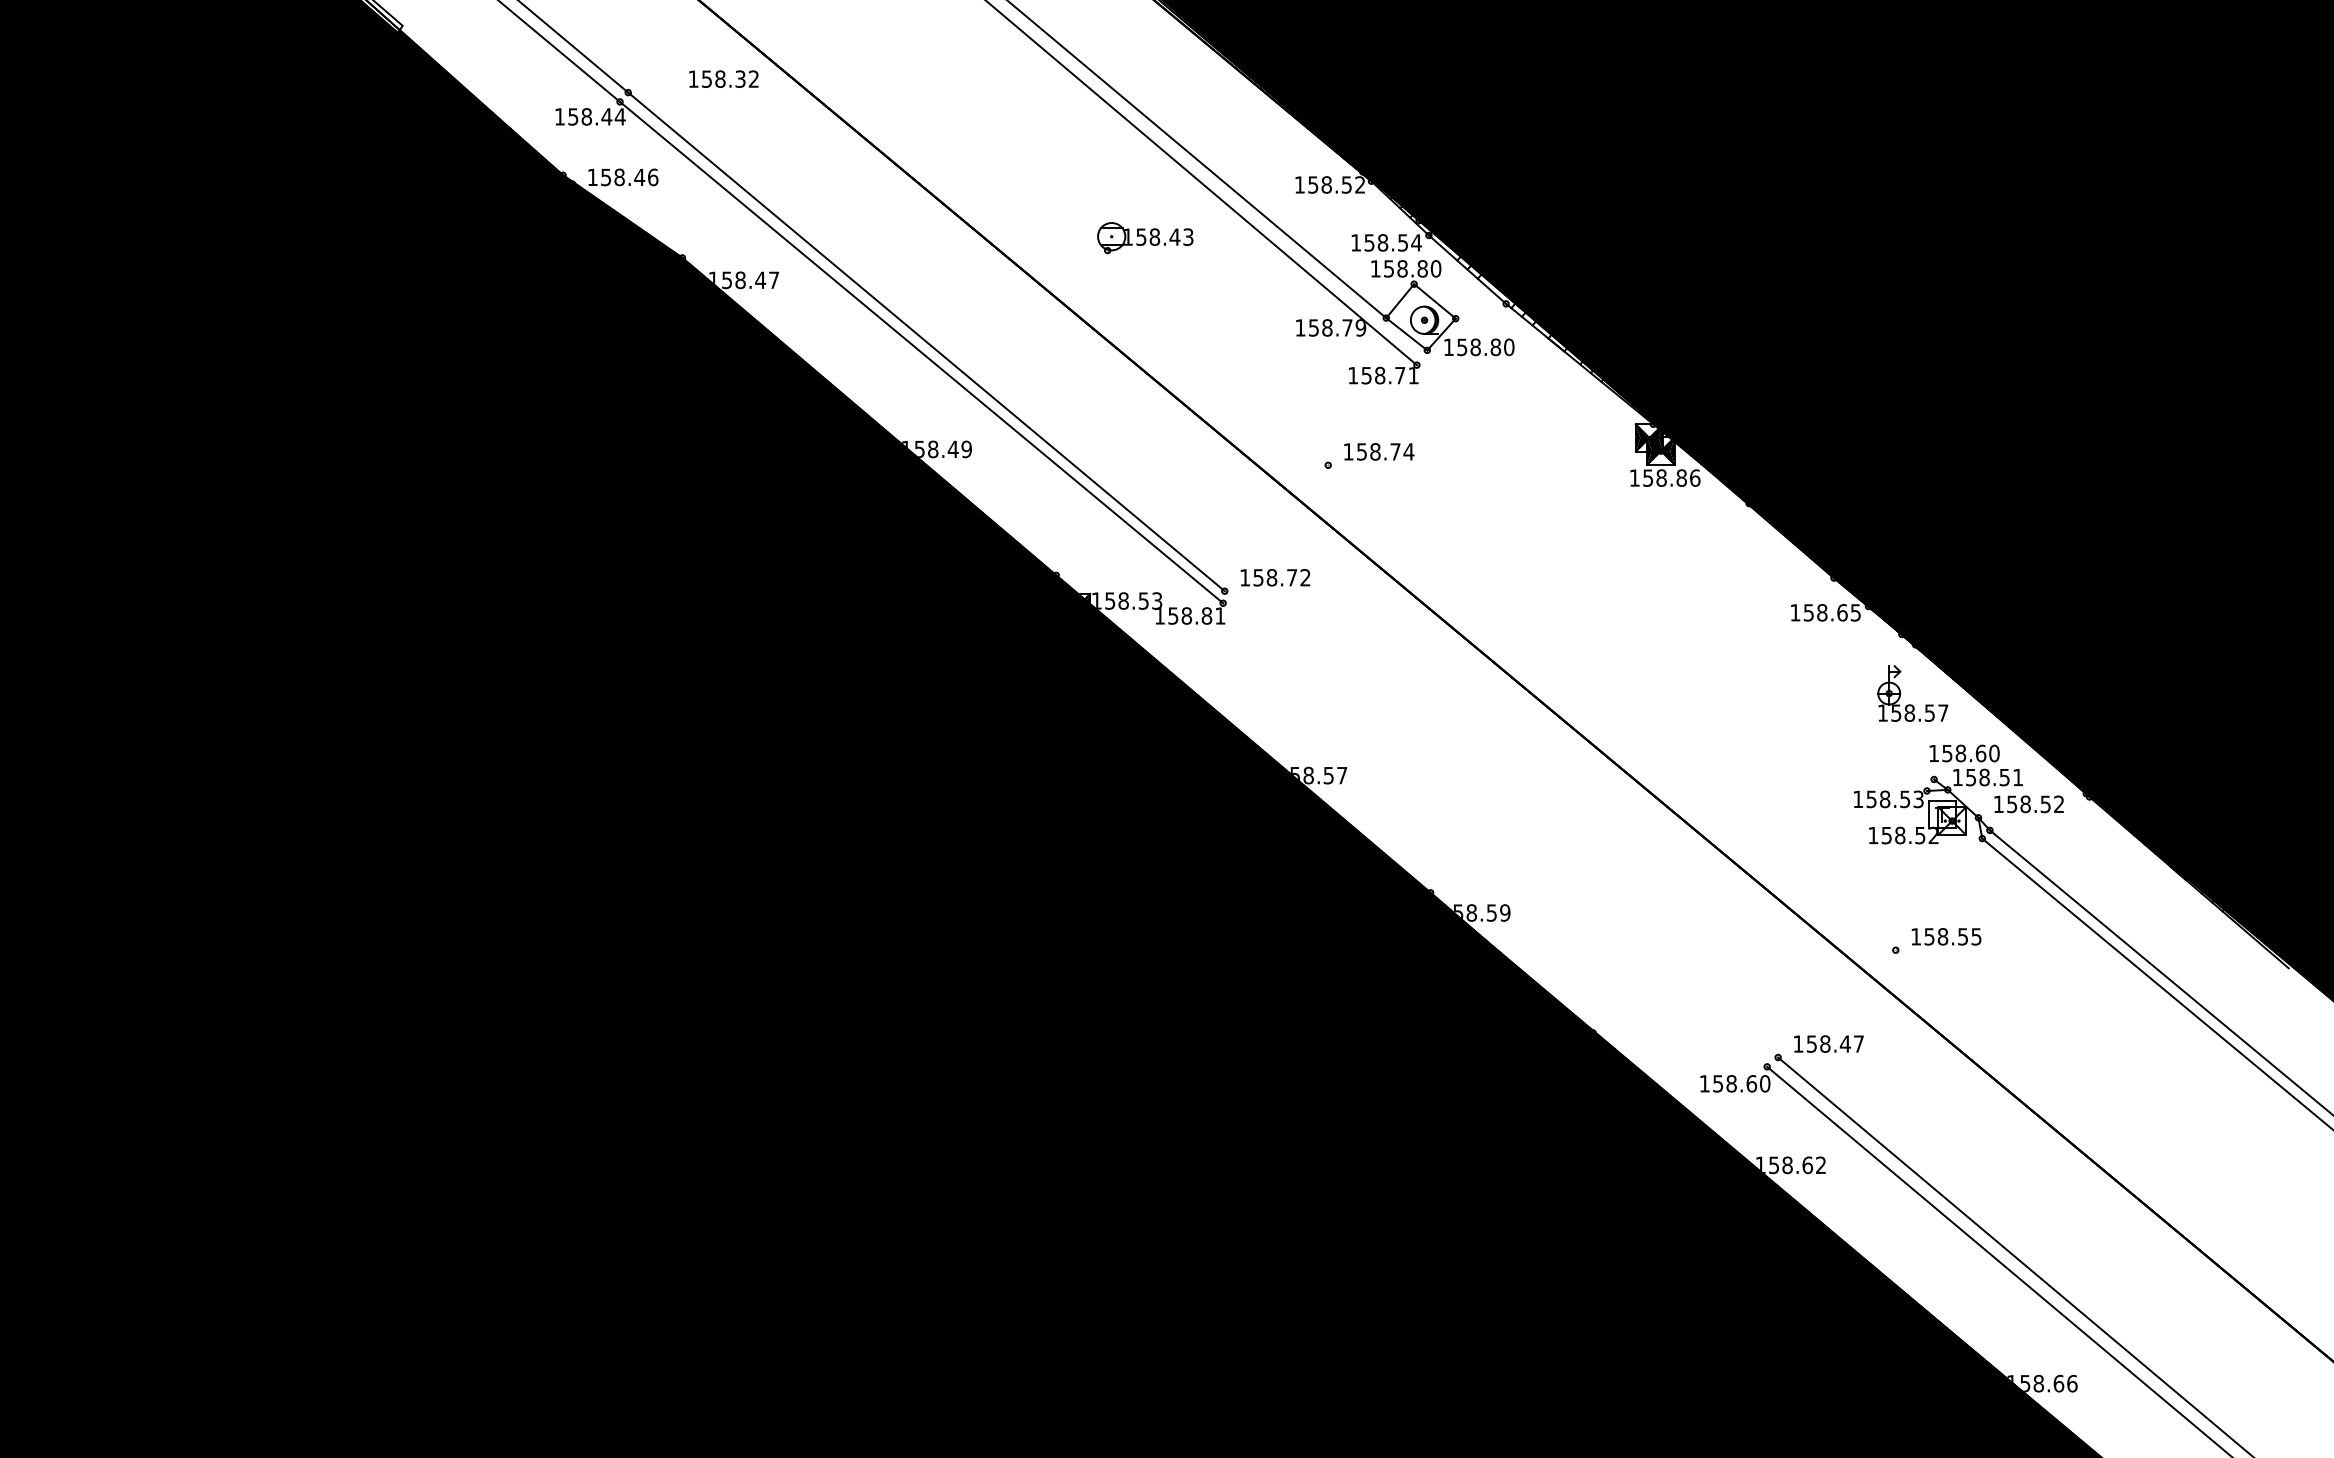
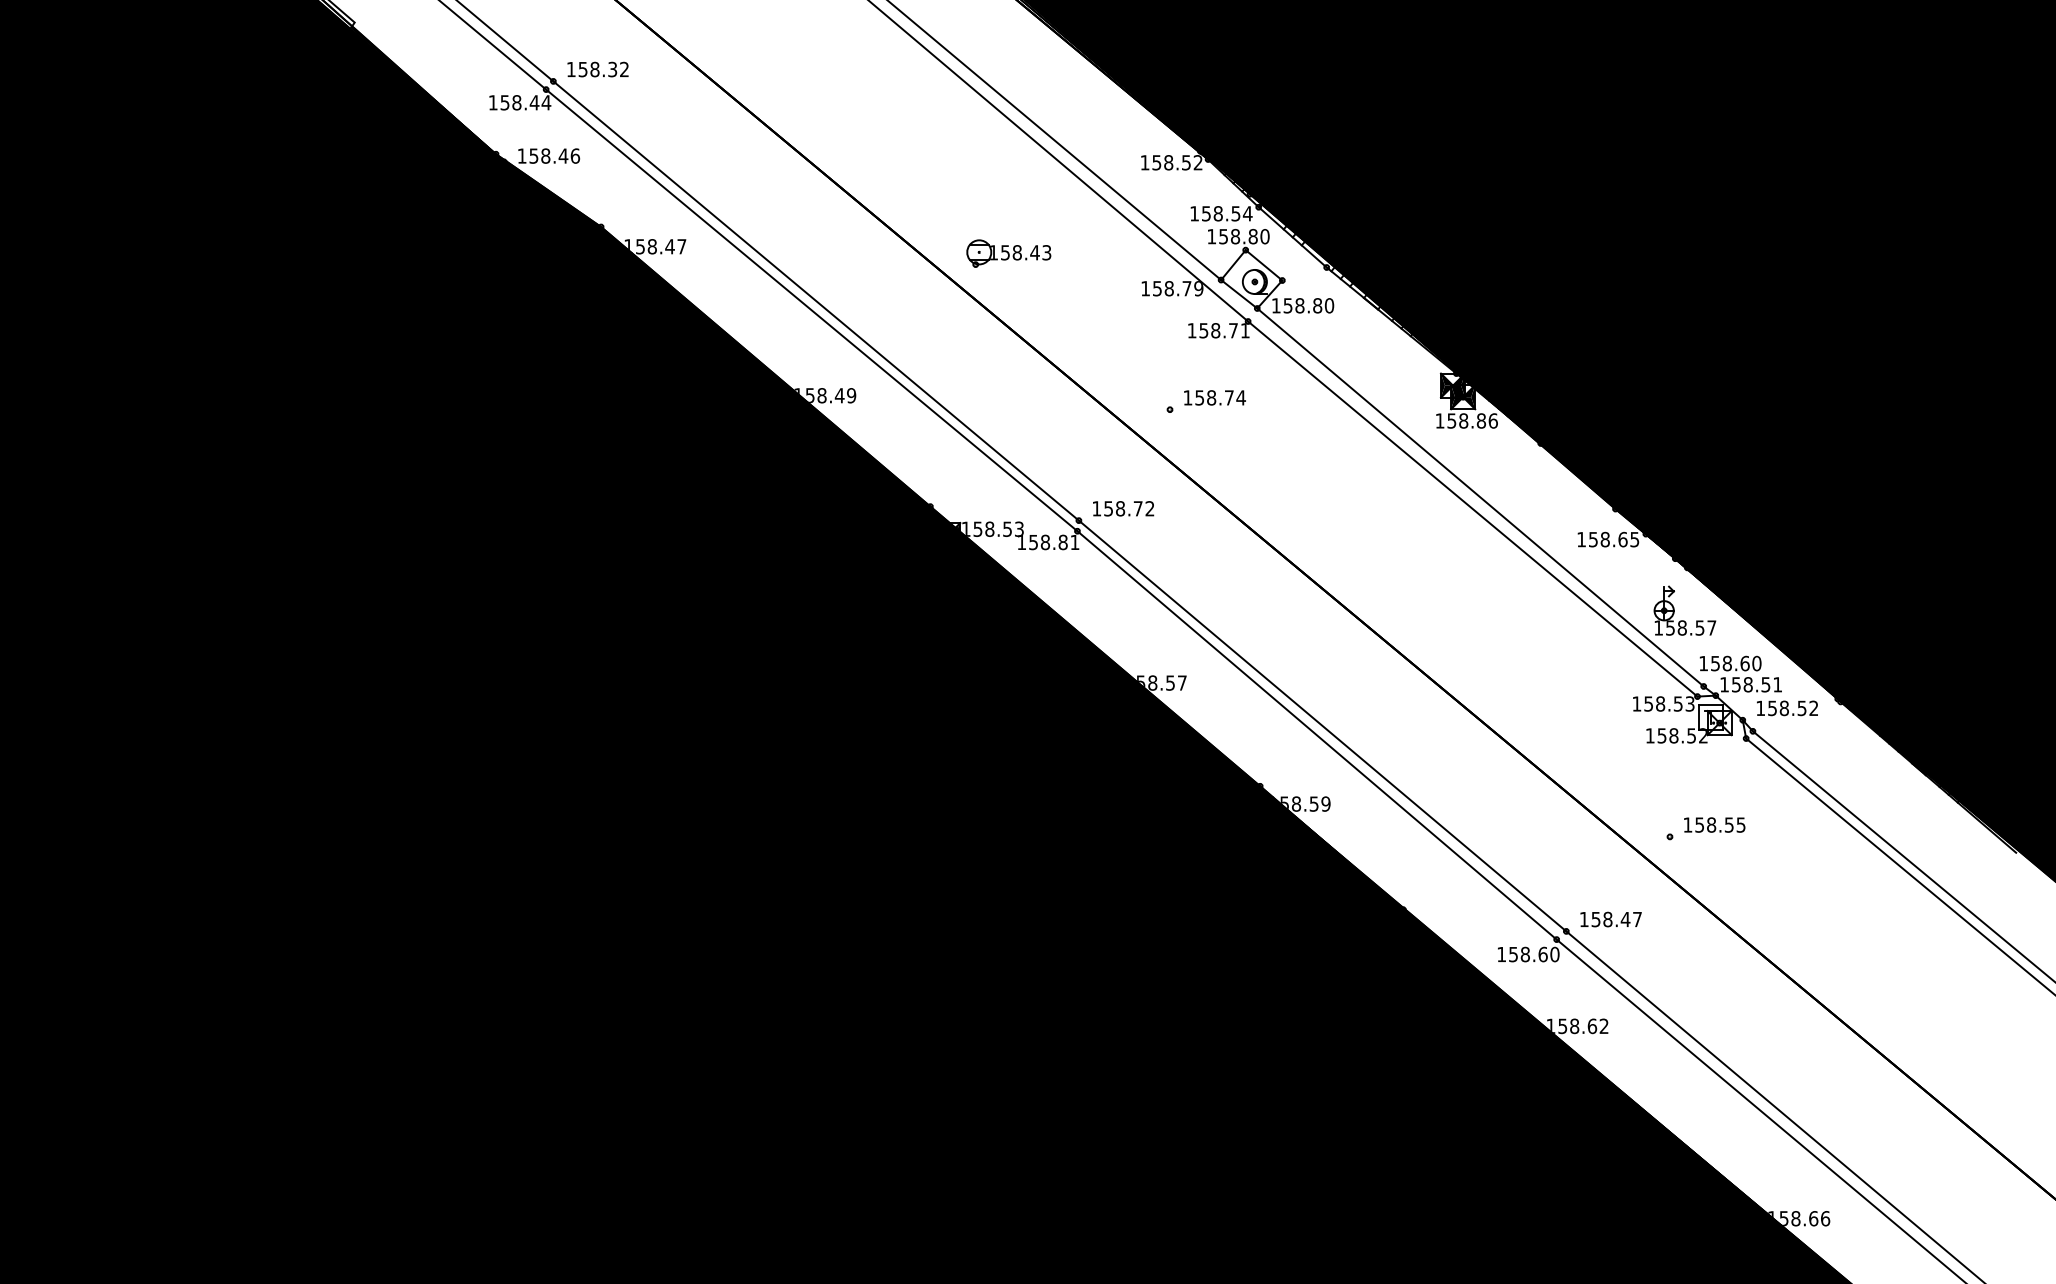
text: (723, 78) -> (597, 68), moved
part: (1145, 238) -> (1009, 253), moved
line: (1680, 564) -> (1480, 497), added
line: (1671, 577) -> (1472, 508), added
line: (1501, 824) -> (1322, 726), added
line: (1495, 834) -> (1317, 734), added

